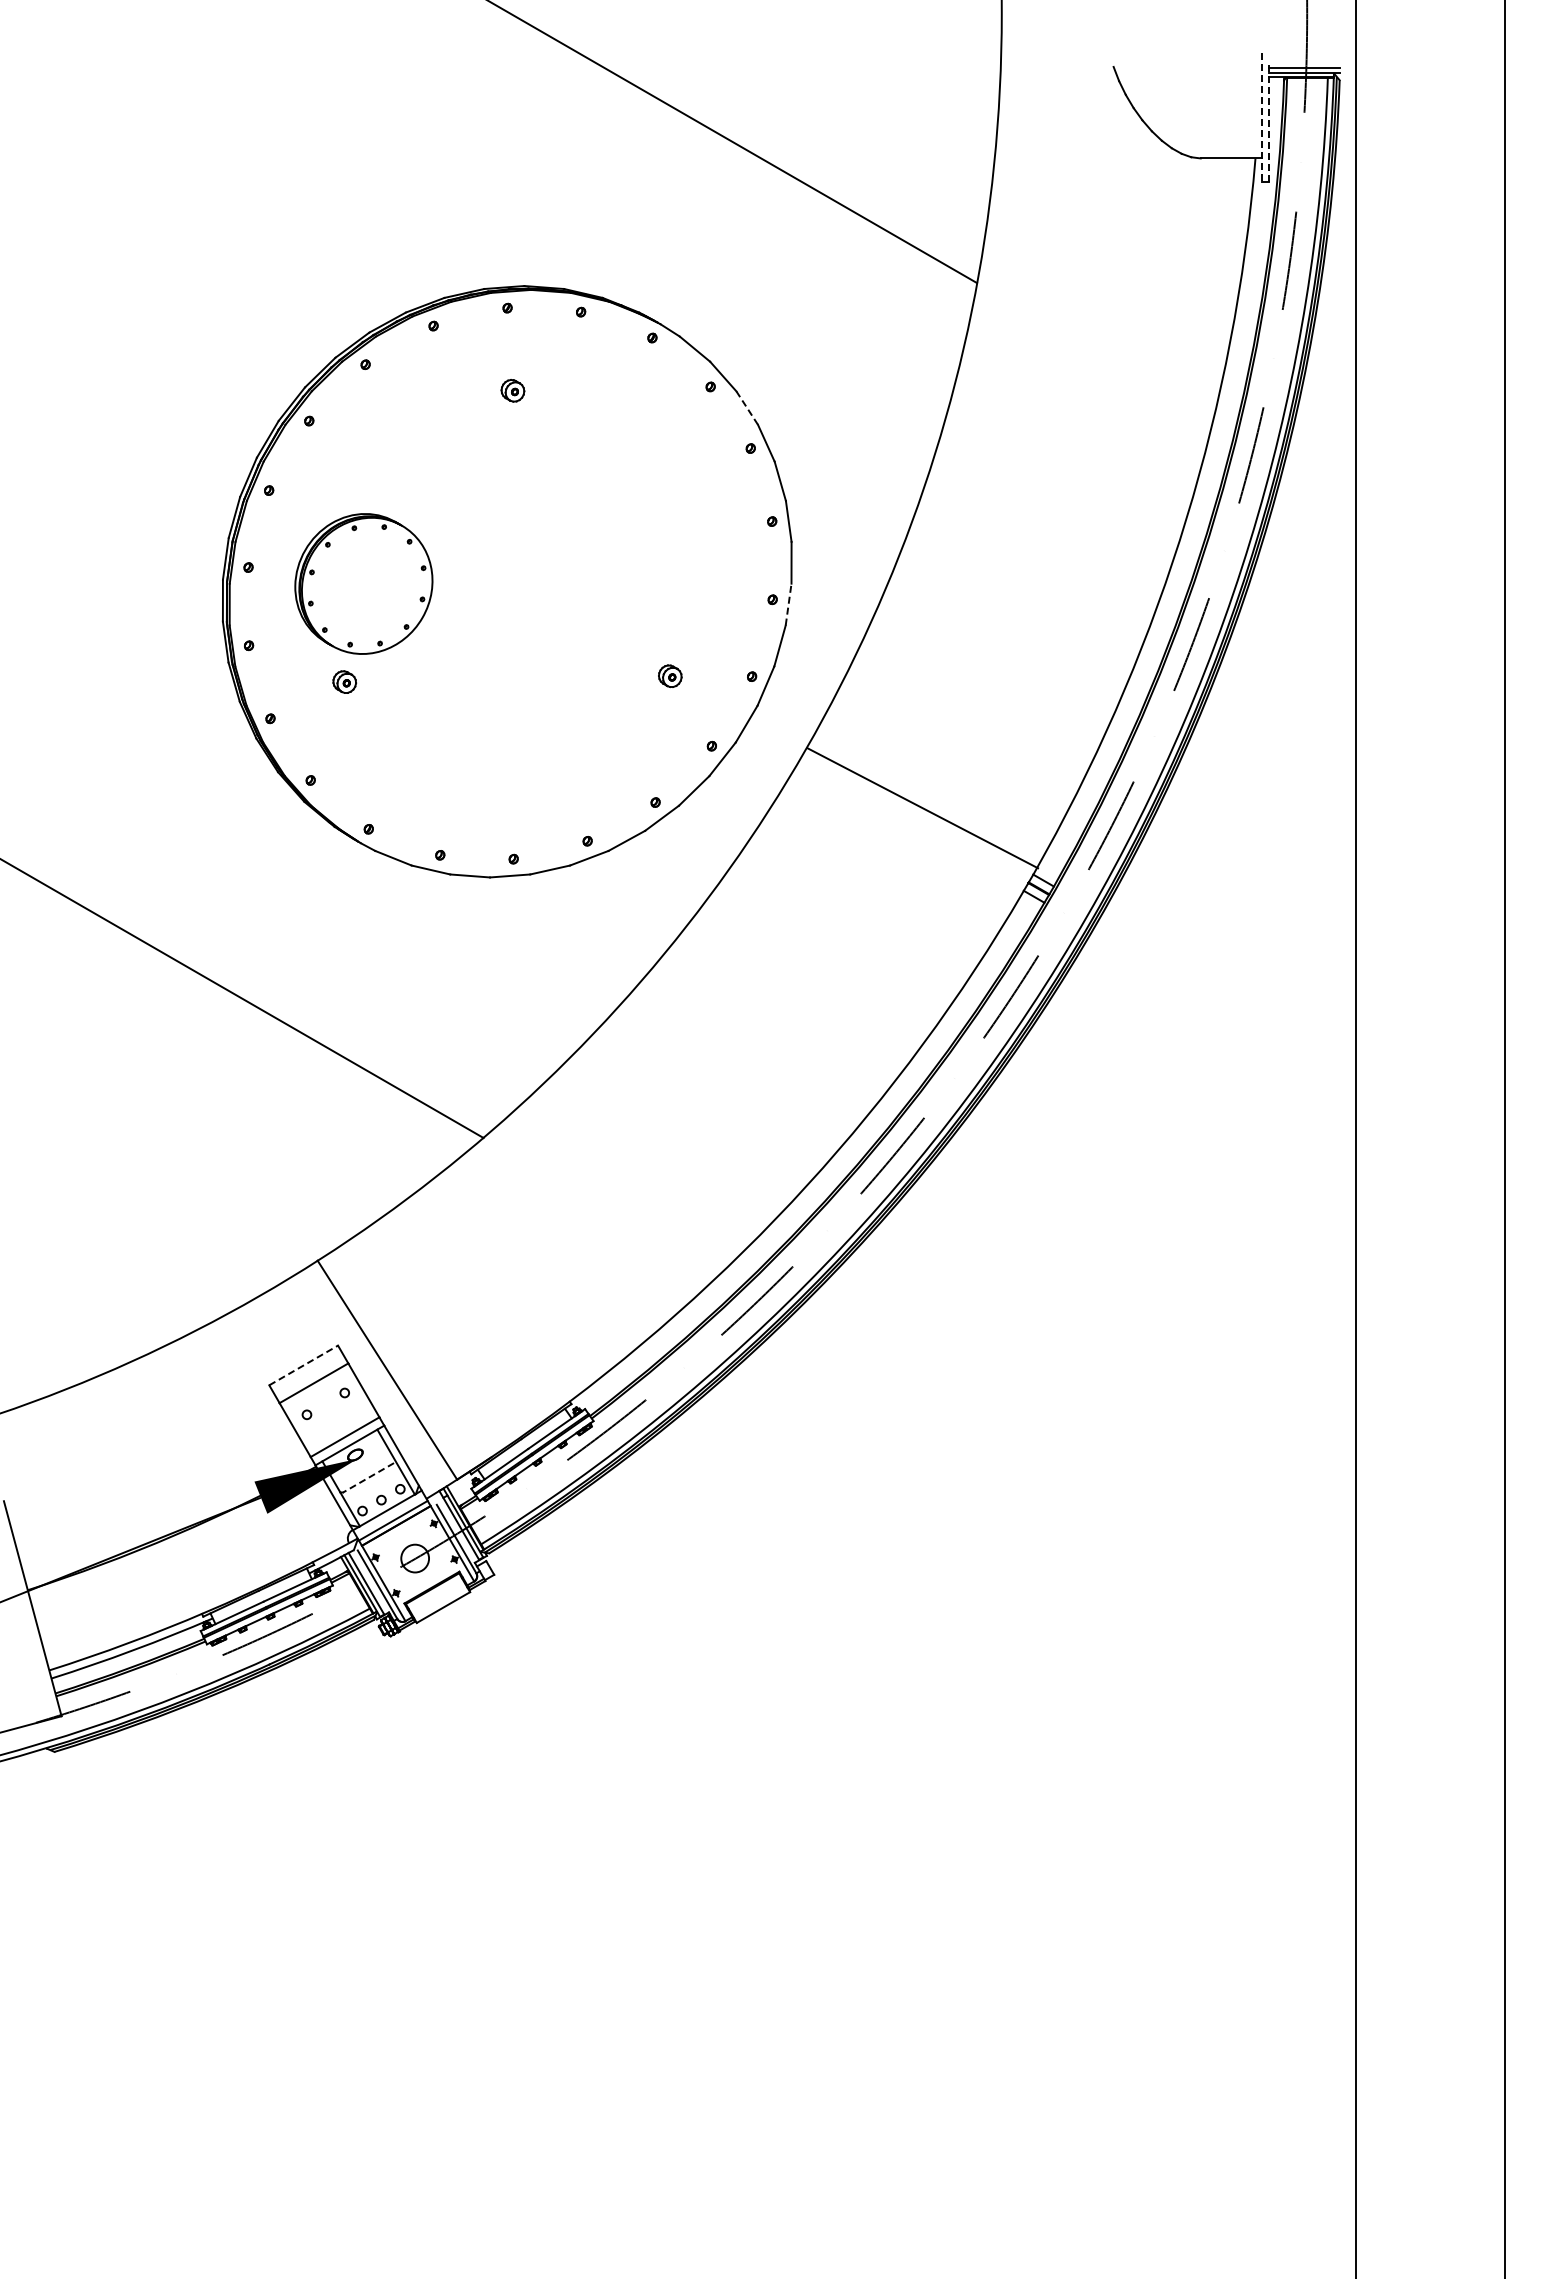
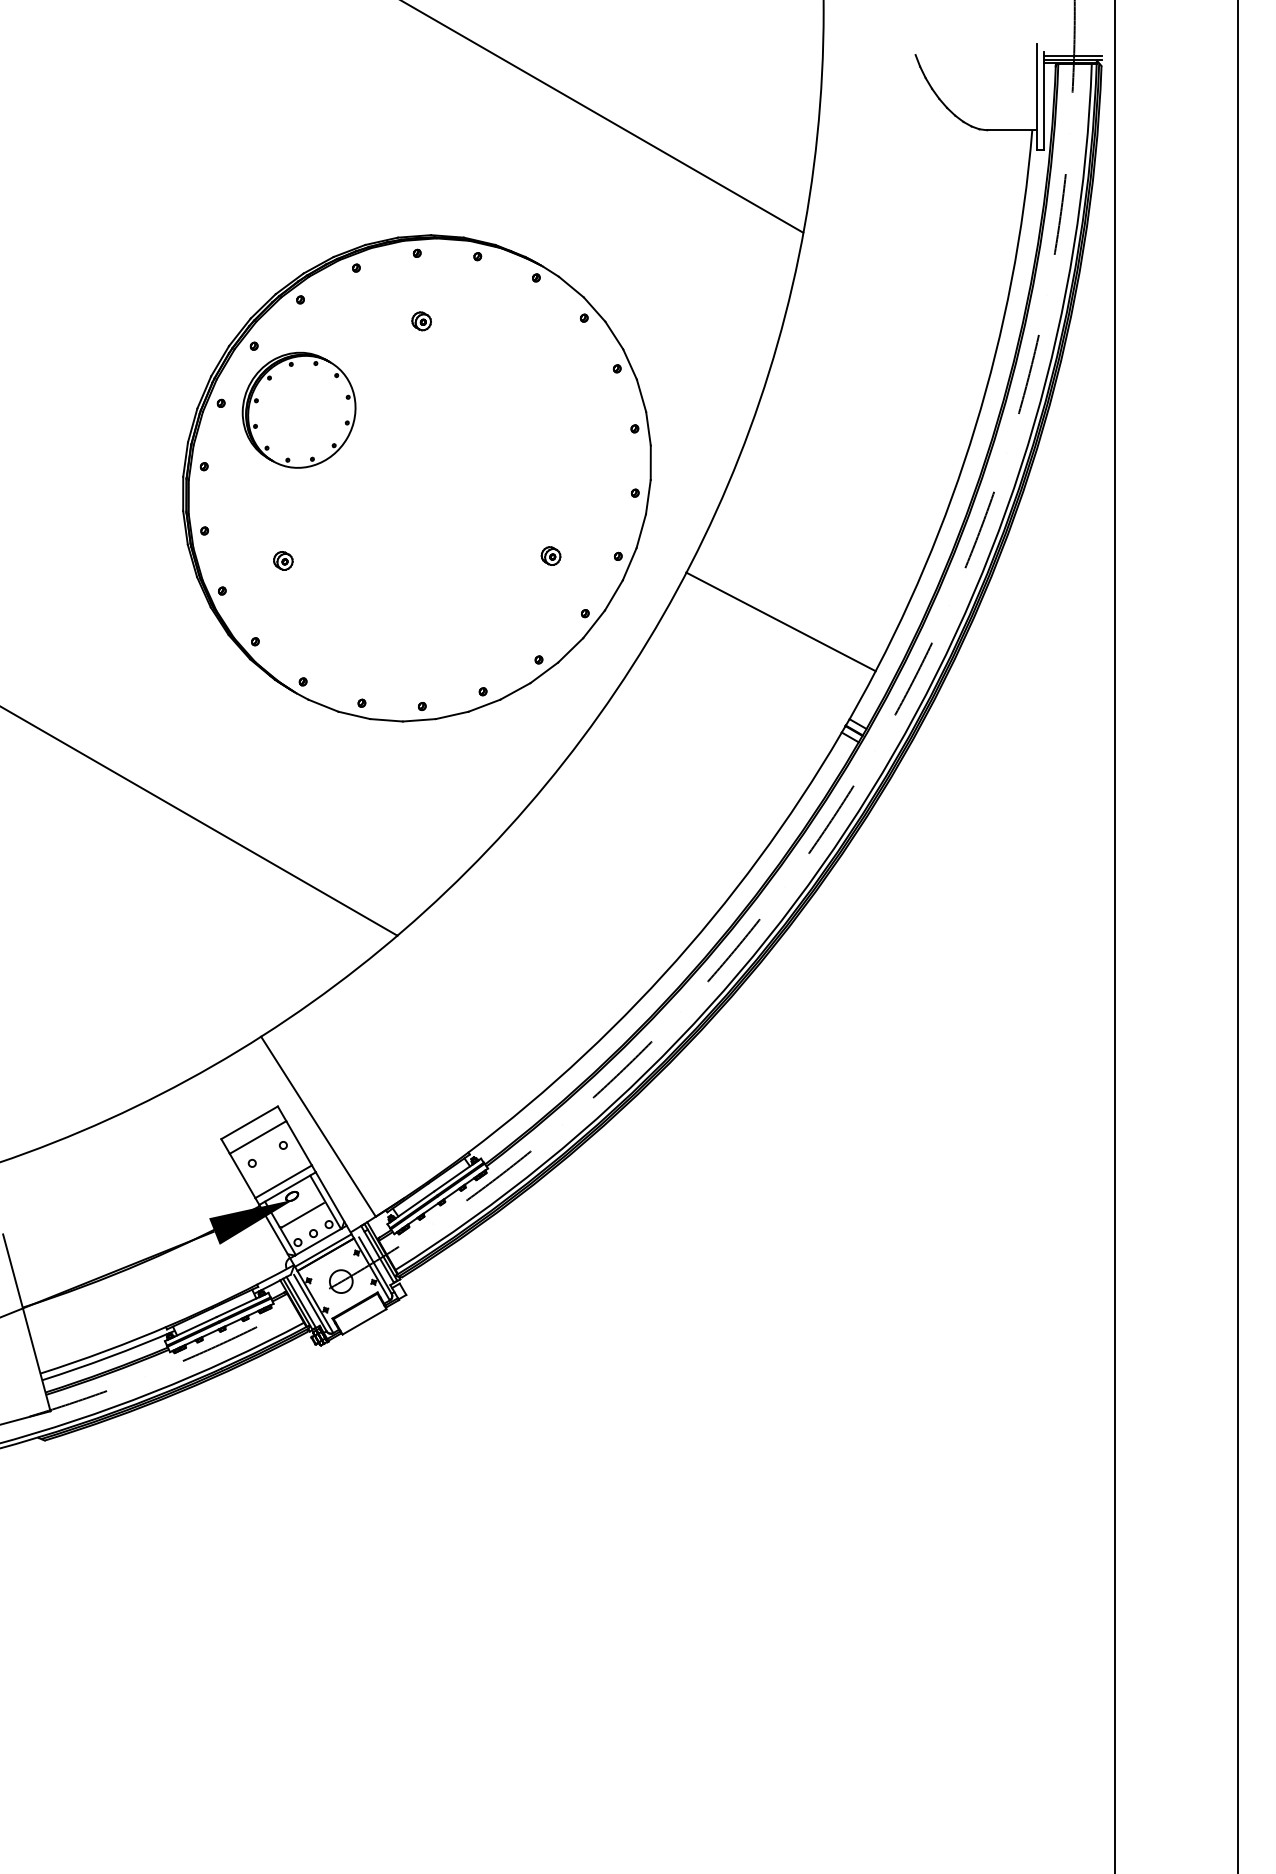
line: (1261, 118) -> (1037, 97), dashed -> solid
line: (1269, 122) -> (1043, 100), dashed -> solid
line: (747, 408) -> (614, 335), dashed -> solid
part: (363, 583) -> (298, 409), moved
line: (788, 604) -> (648, 497), dashed -> solid
line: (922, 808) -> (780, 622), moved
line: (303, 1365) -> (249, 1122), dashed -> solid
line: (368, 1478) -> (302, 1215), dashed -> solid

